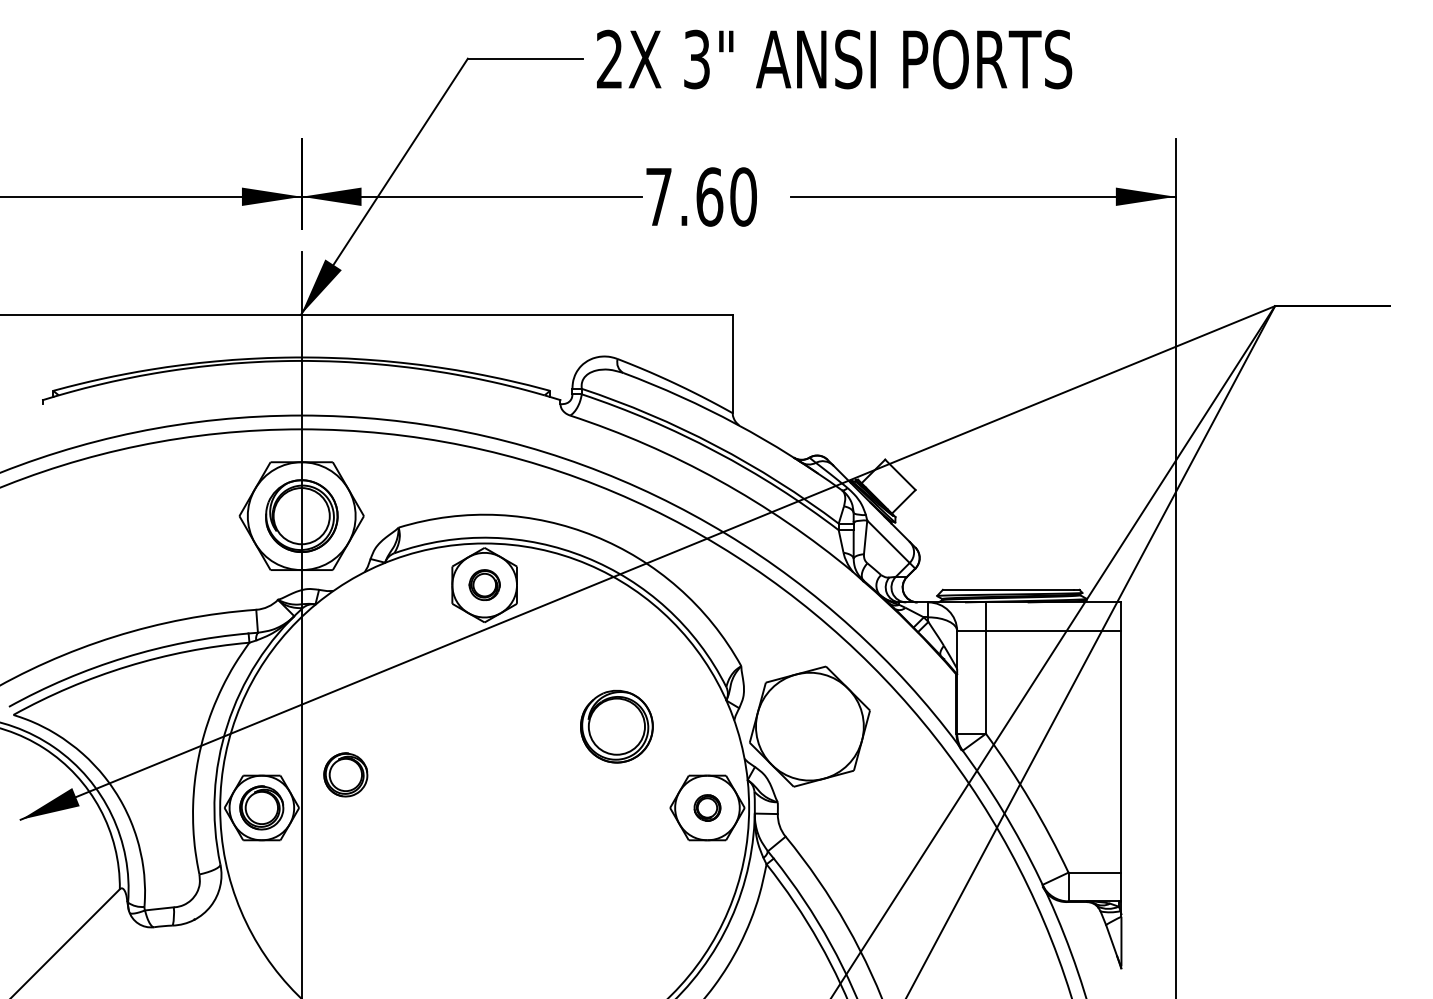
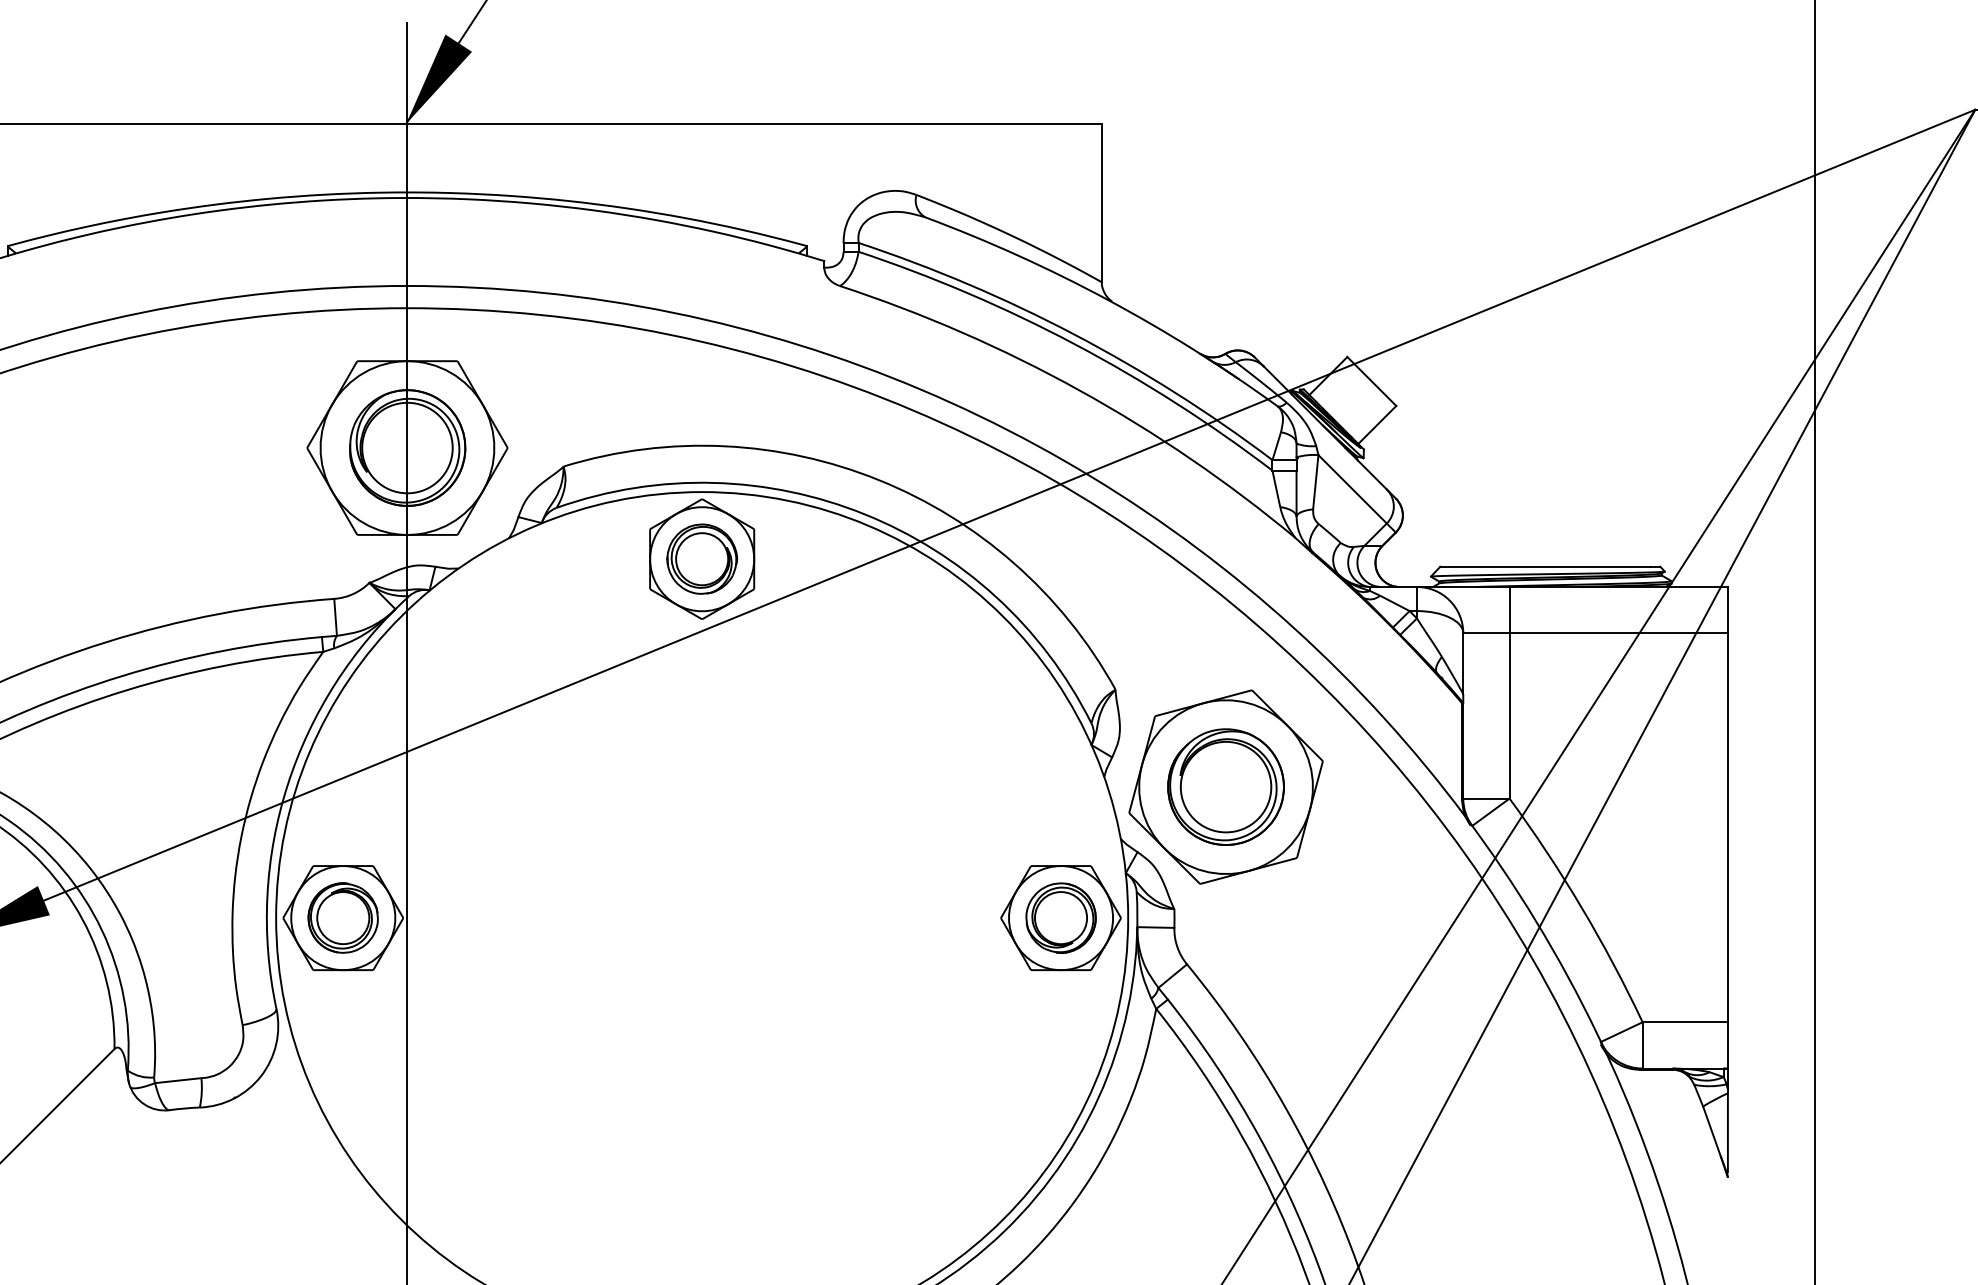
part: (484, 584) -> (701, 558), size x1.43
part: (616, 726) -> (1225, 786), moved
part: (345, 774) -> (477, 864), removed
part: (707, 807) -> (1061, 917), size x1.67

